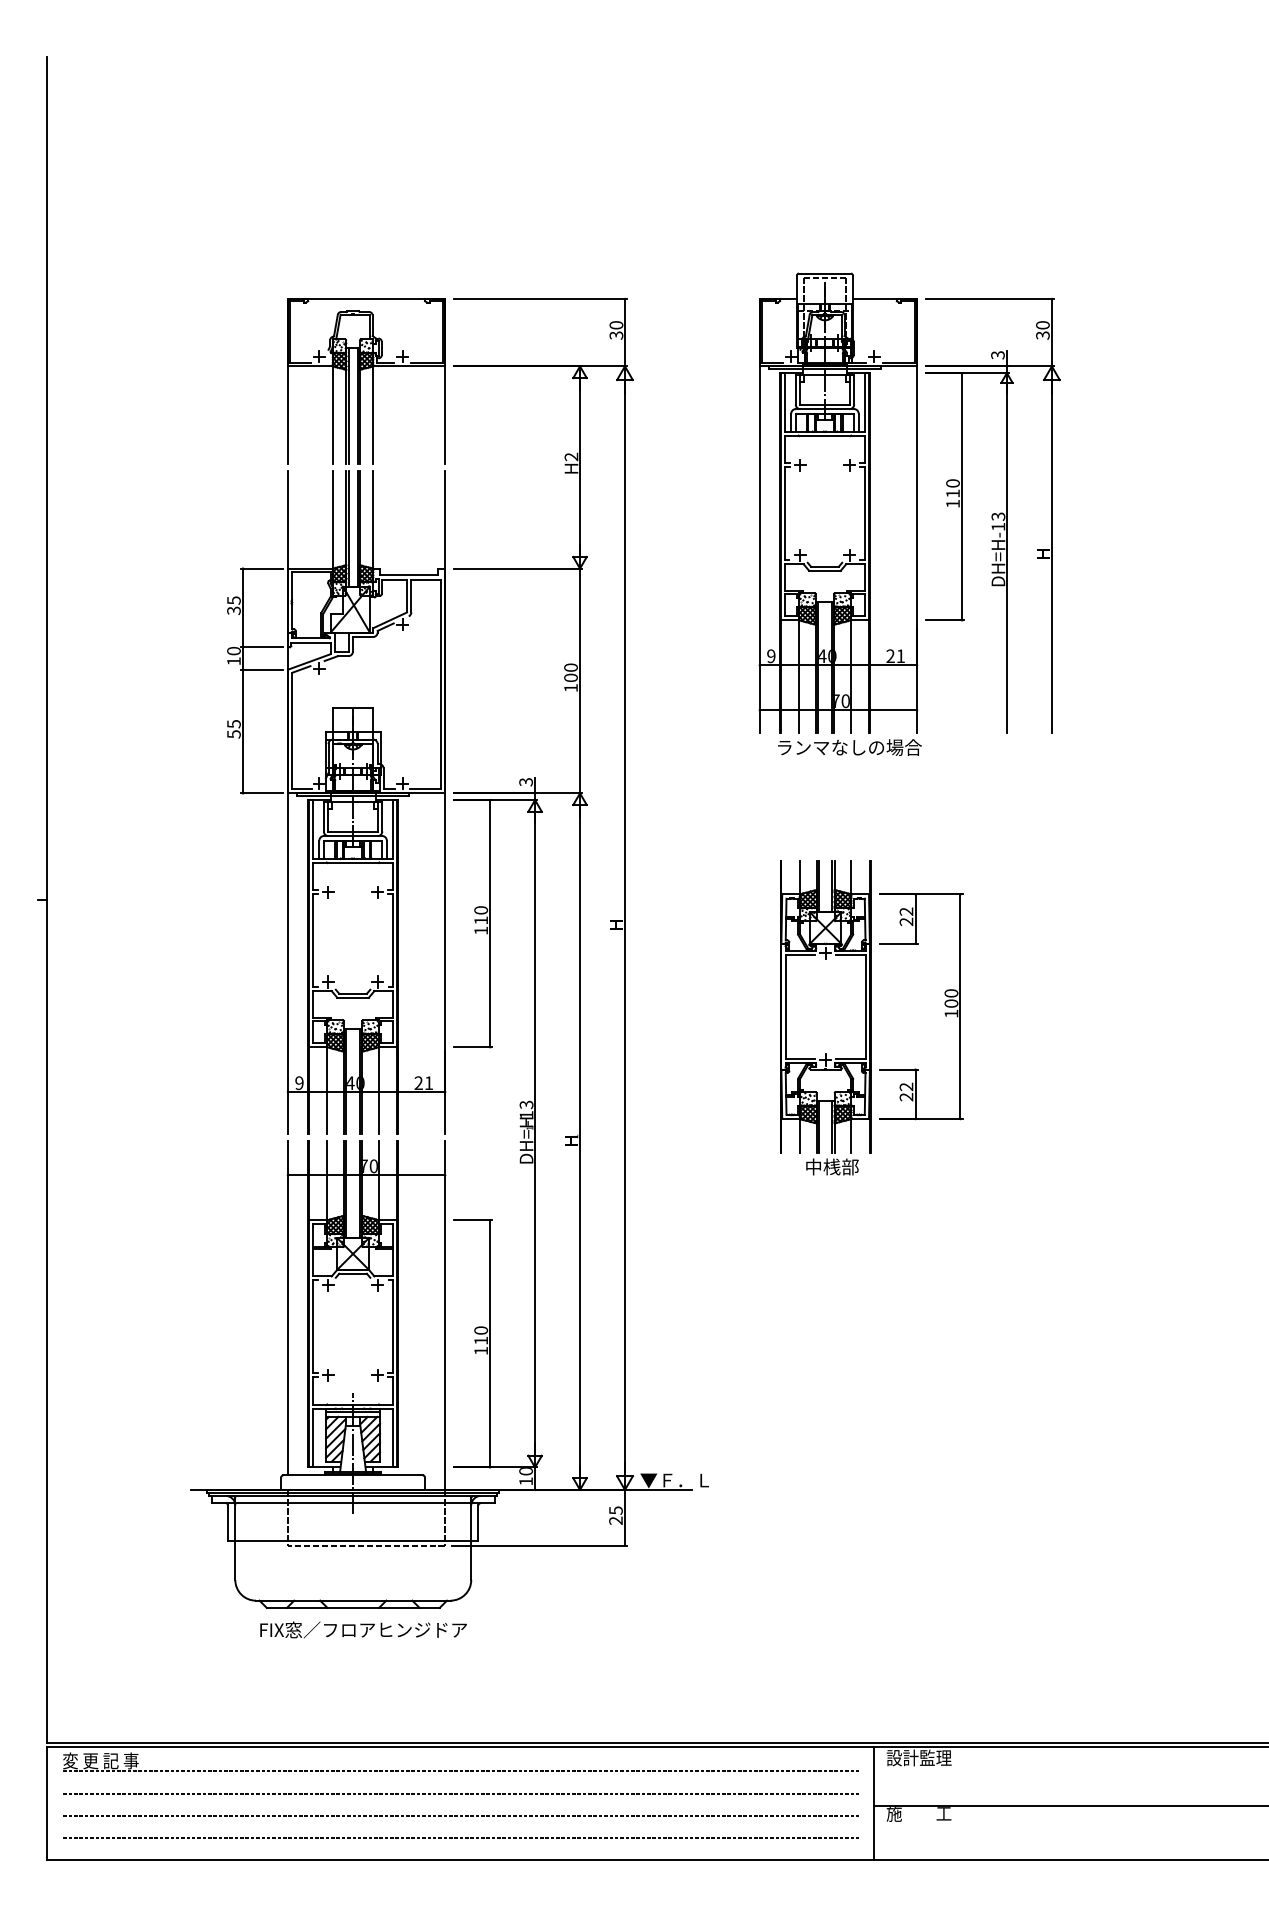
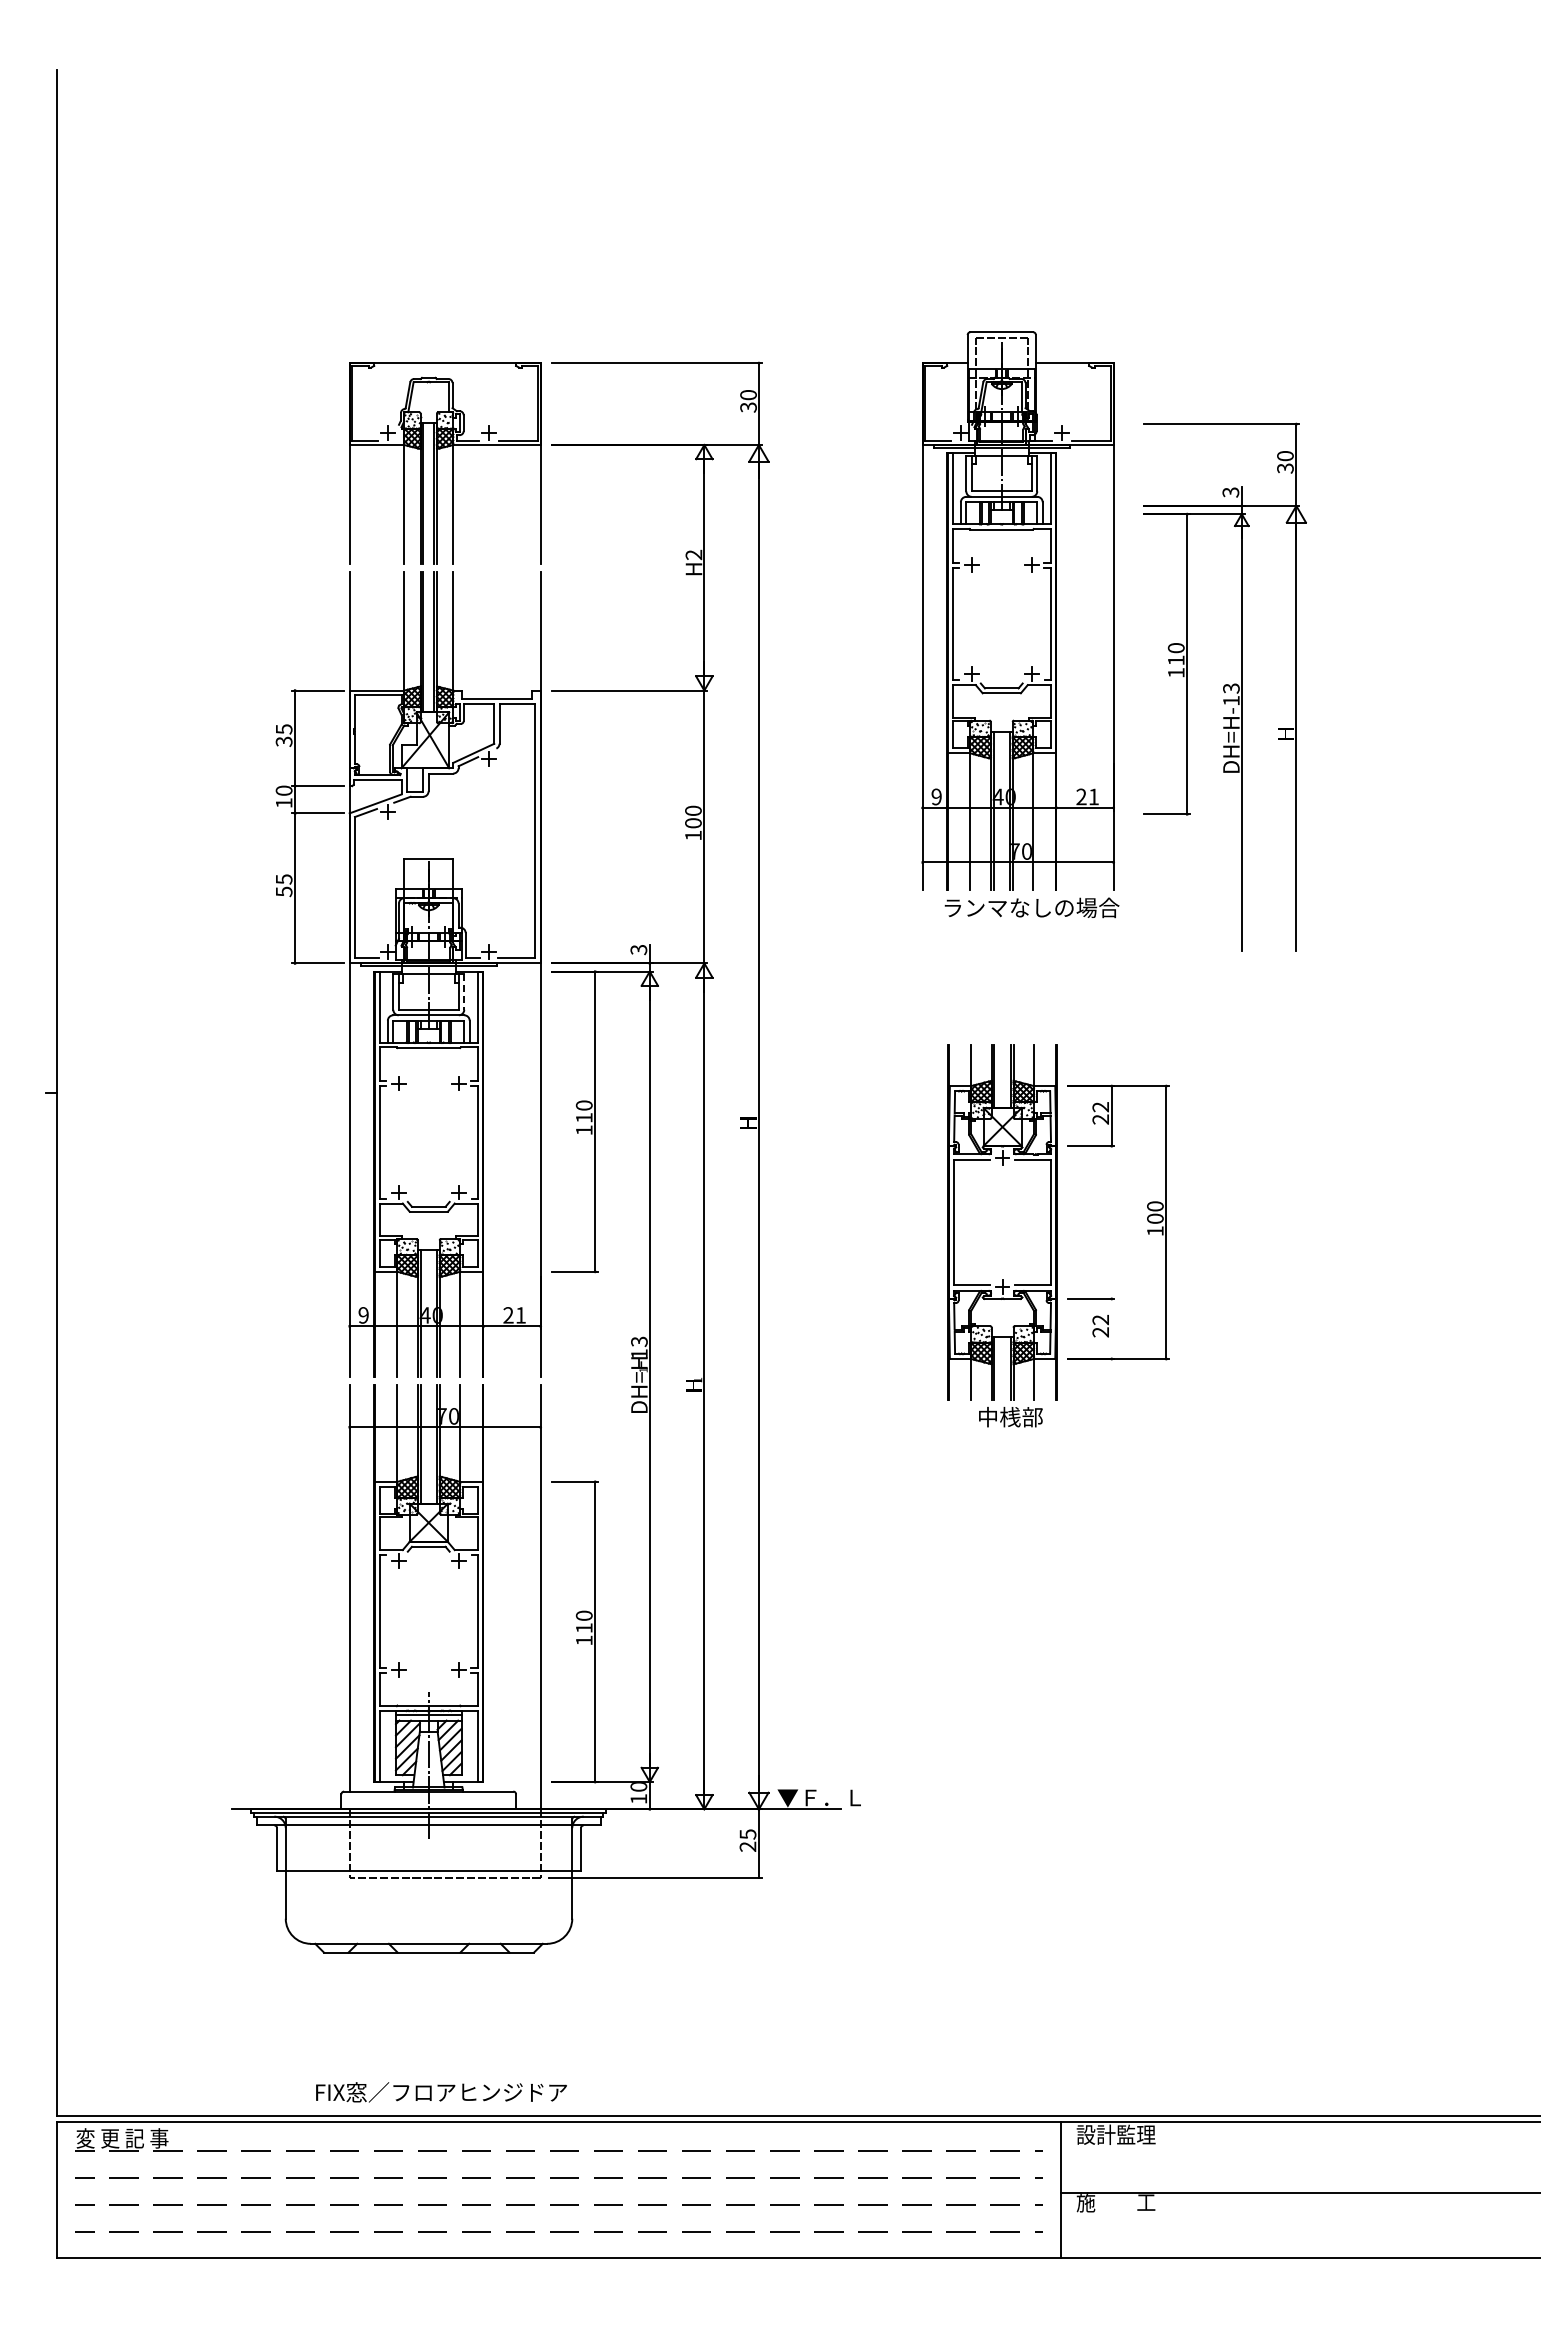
part: (992, 515) -> (1224, 686), moved
line: (382, 817) -> (464, 992), solid -> dashed
line: (915, 1093) -> (1111, 1328), removed
text: (363, 1630) -> (441, 2092), moved

